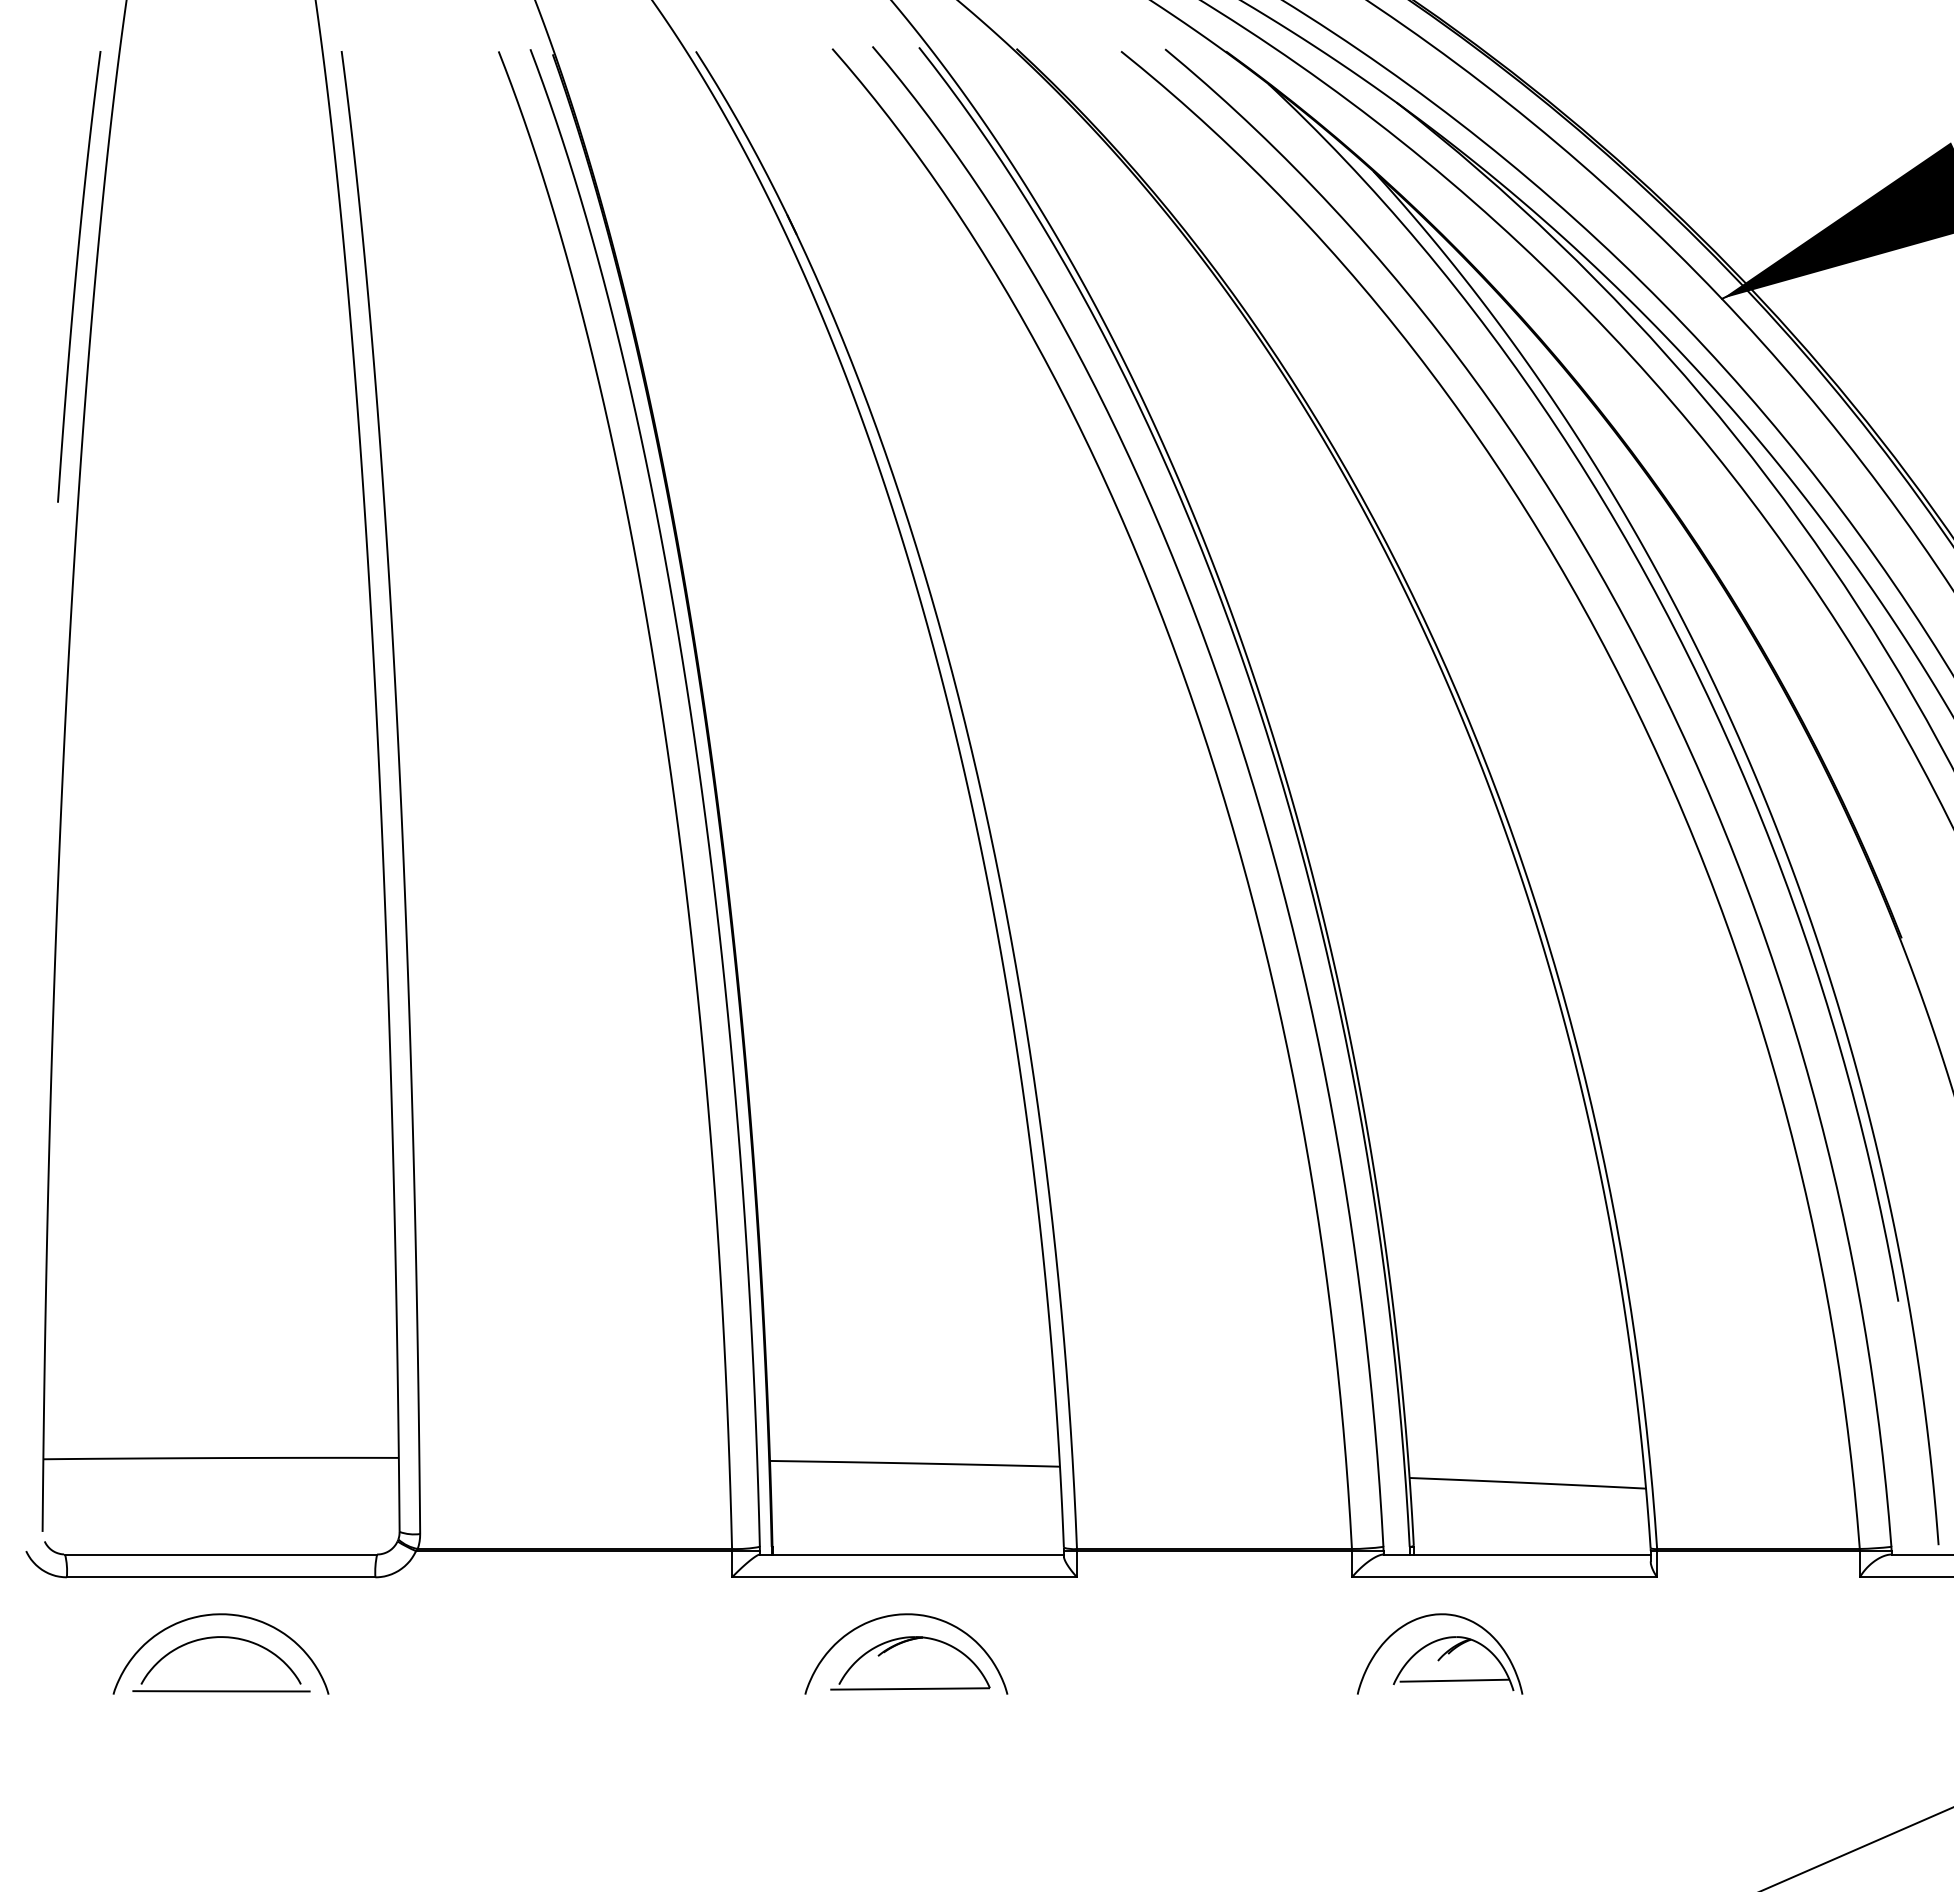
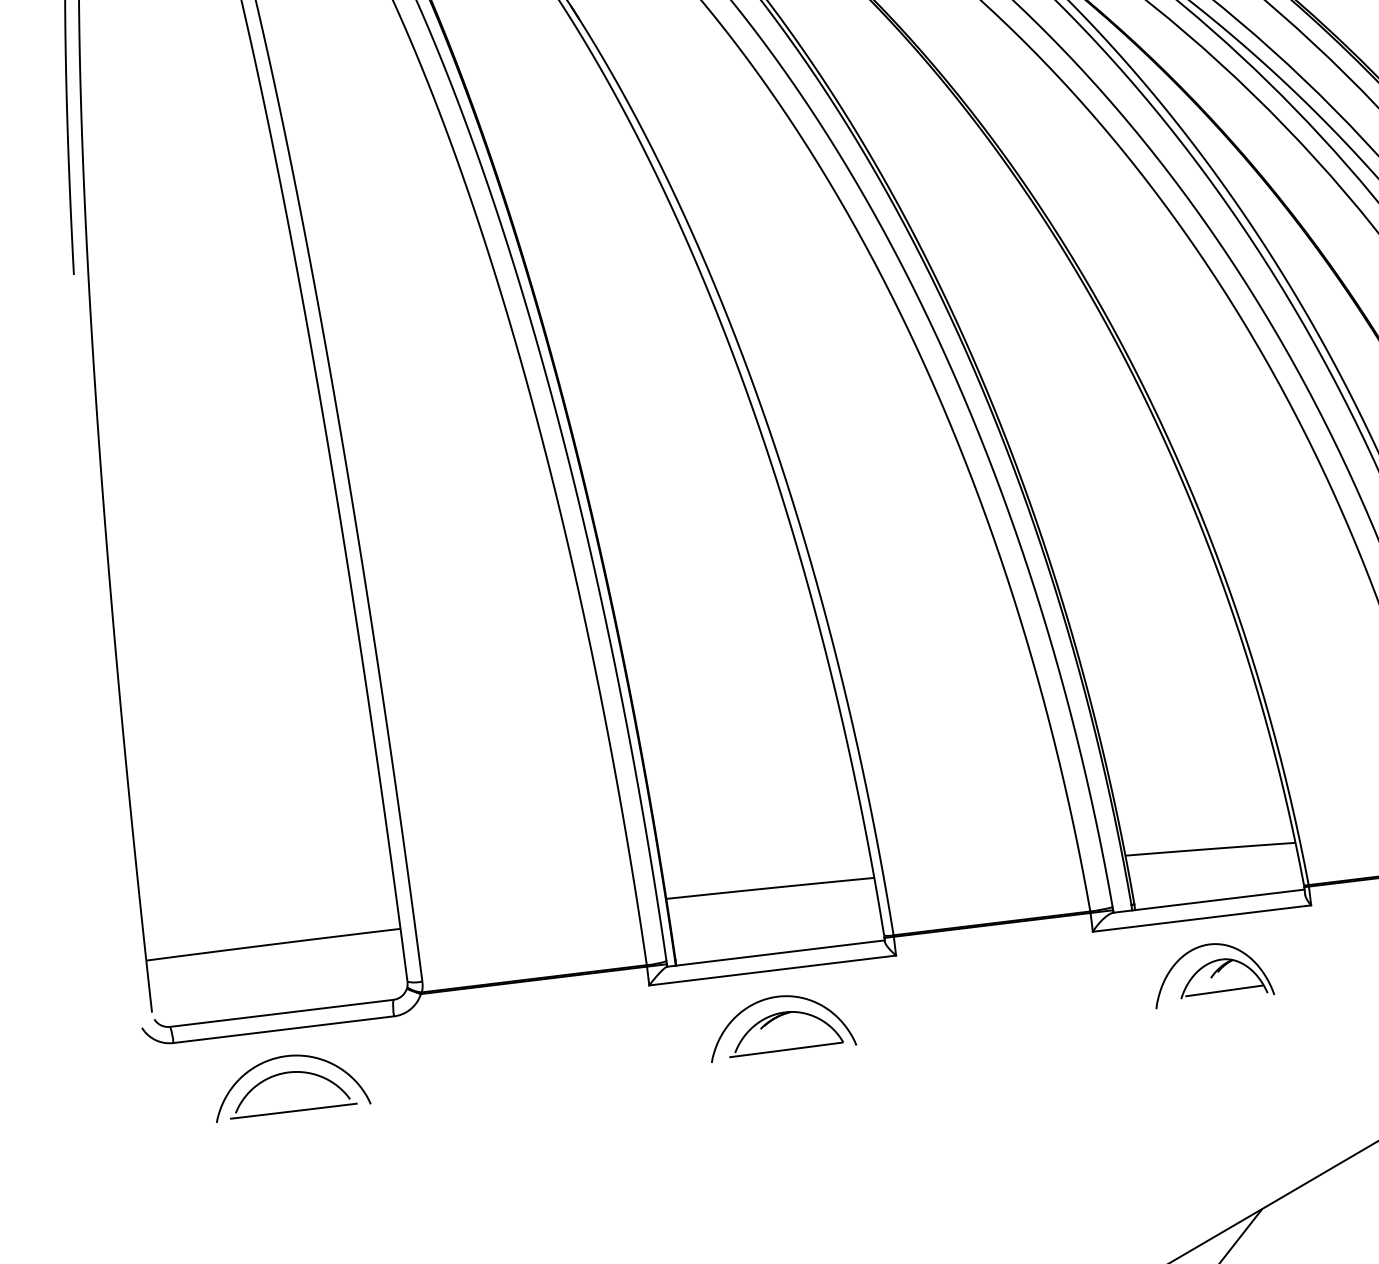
part: (1440, 1653) -> (1212, 972), moved

